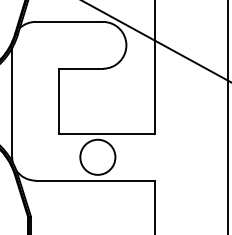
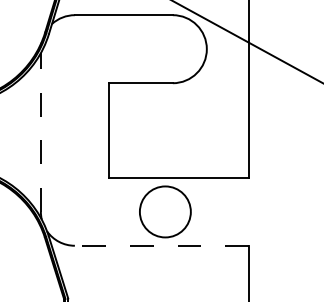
line: (12, 102) -> (41, 132), solid -> dashed
line: (95, 180) -> (161, 245), solid -> dashed

